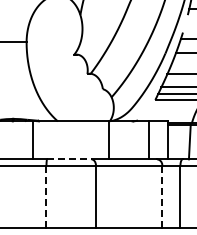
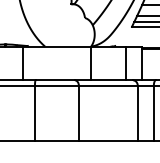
line: (69, 159) -> (55, 80), dashed -> solid
line: (46, 196) -> (34, 113), dashed -> solid
line: (162, 196) -> (137, 113), dashed -> solid

